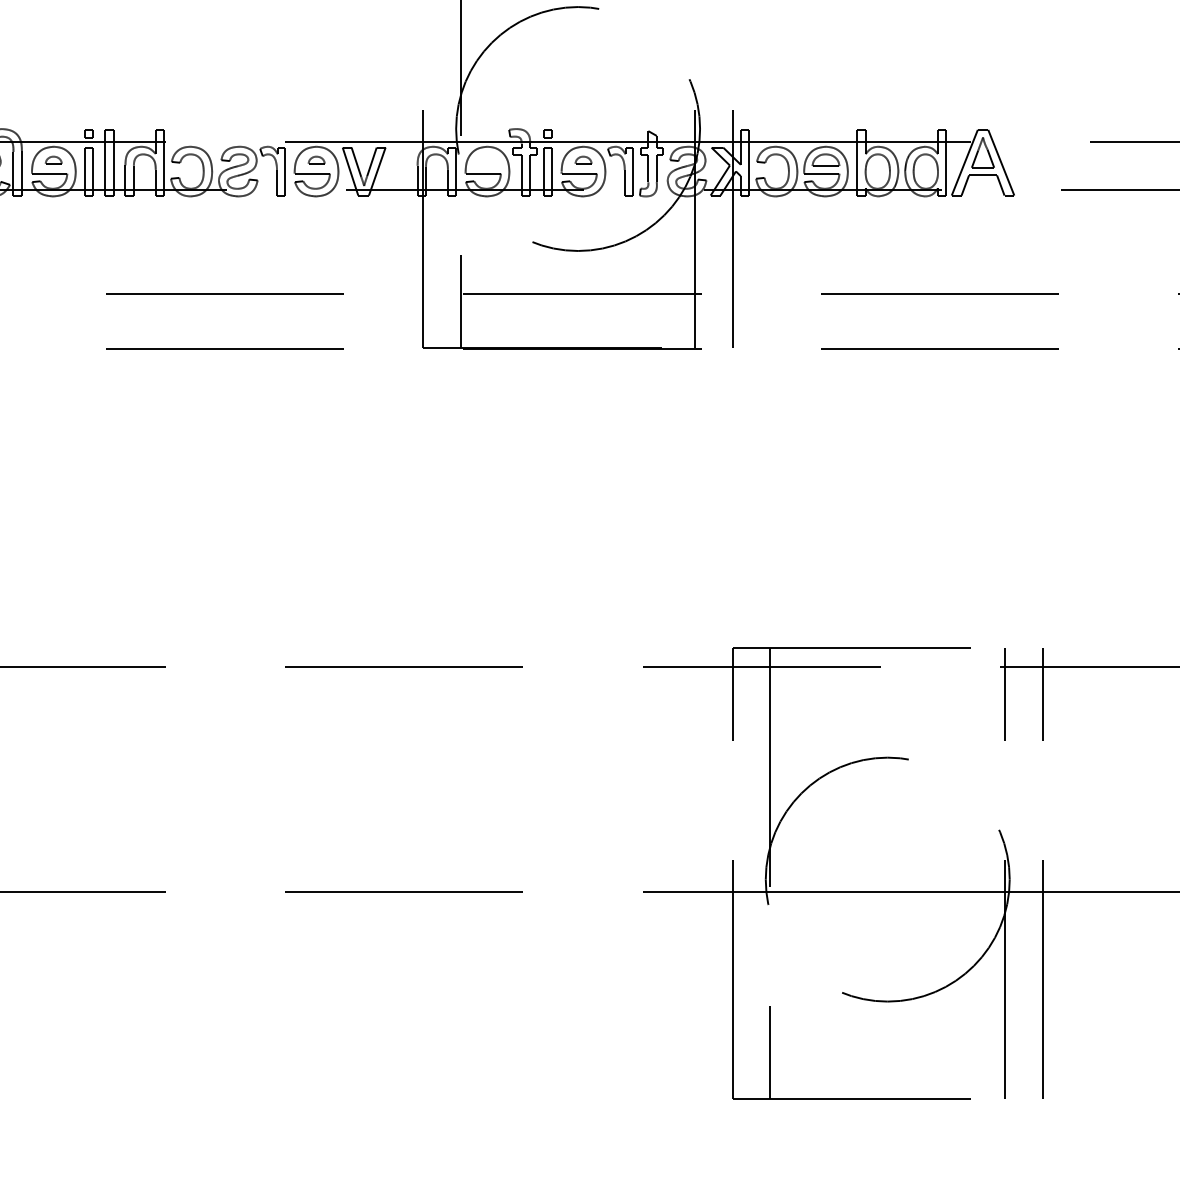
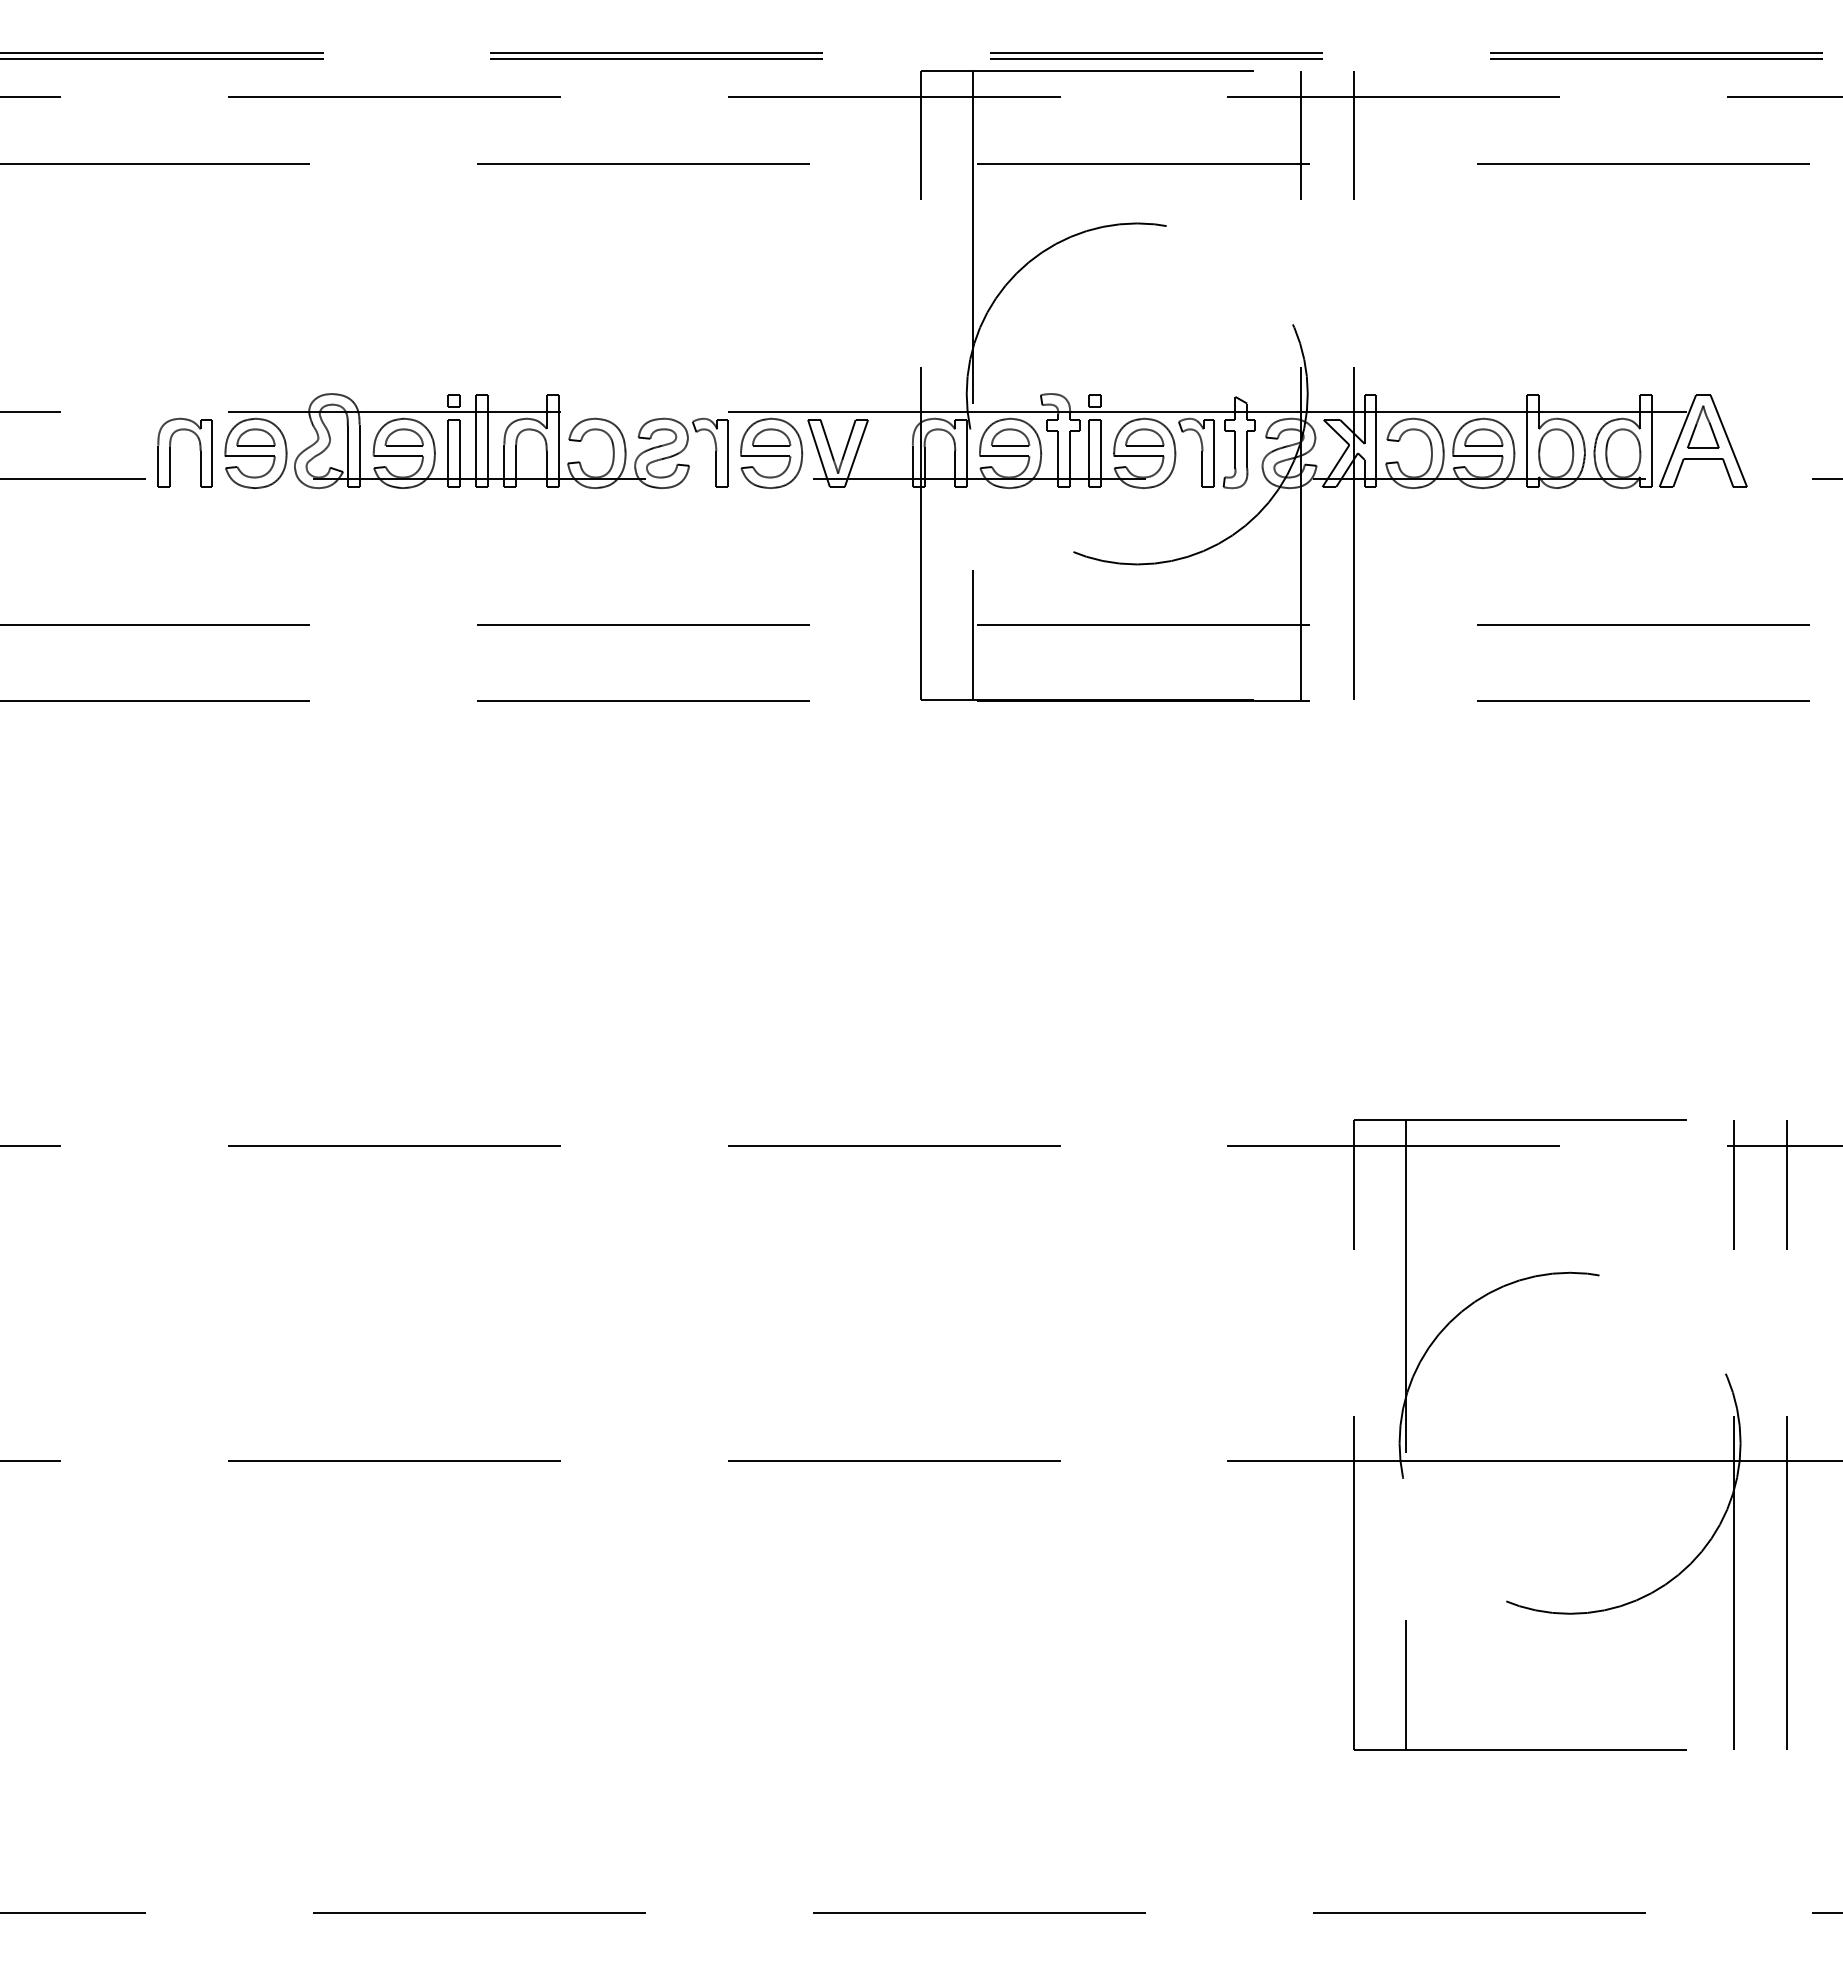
part: (53, 160) -> (403, 437), size x1.67
part: (316, 160) -> (771, 437), size x1.67
part: (487, 160) -> (1010, 437), added
part: (583, 160) -> (1144, 437), size x1.67

